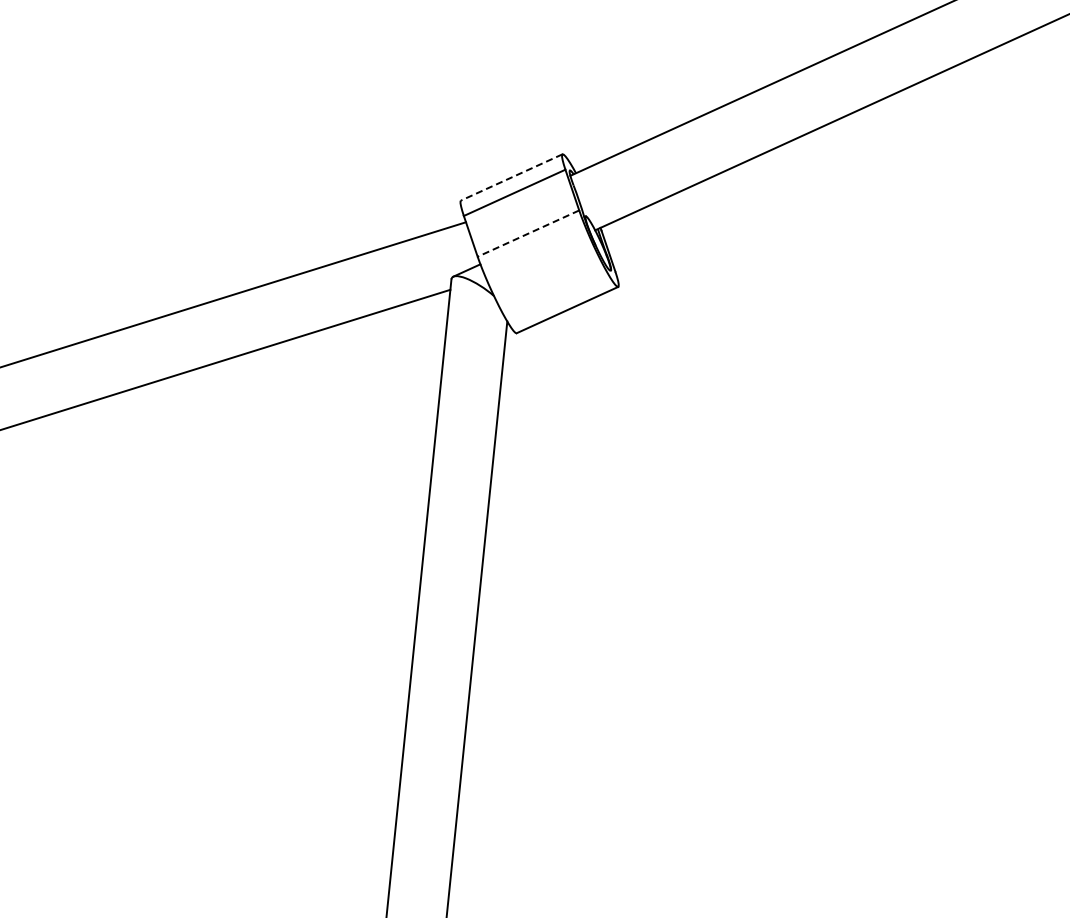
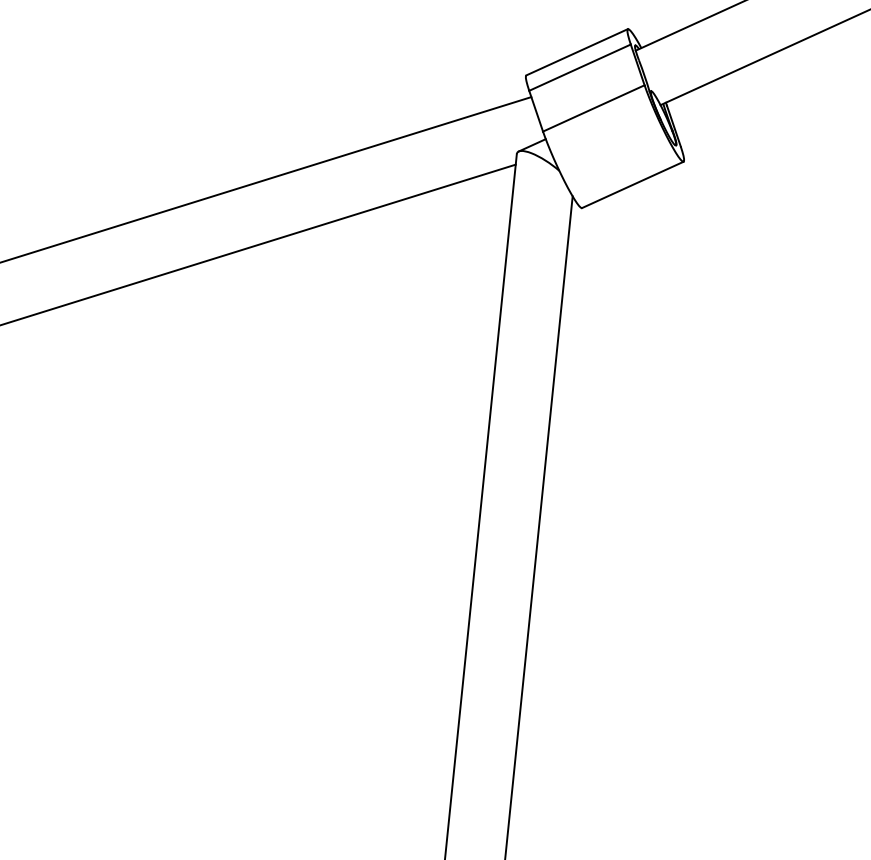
line: (511, 177) -> (576, 52), dashed -> solid
line: (528, 233) -> (593, 108), dashed -> solid

